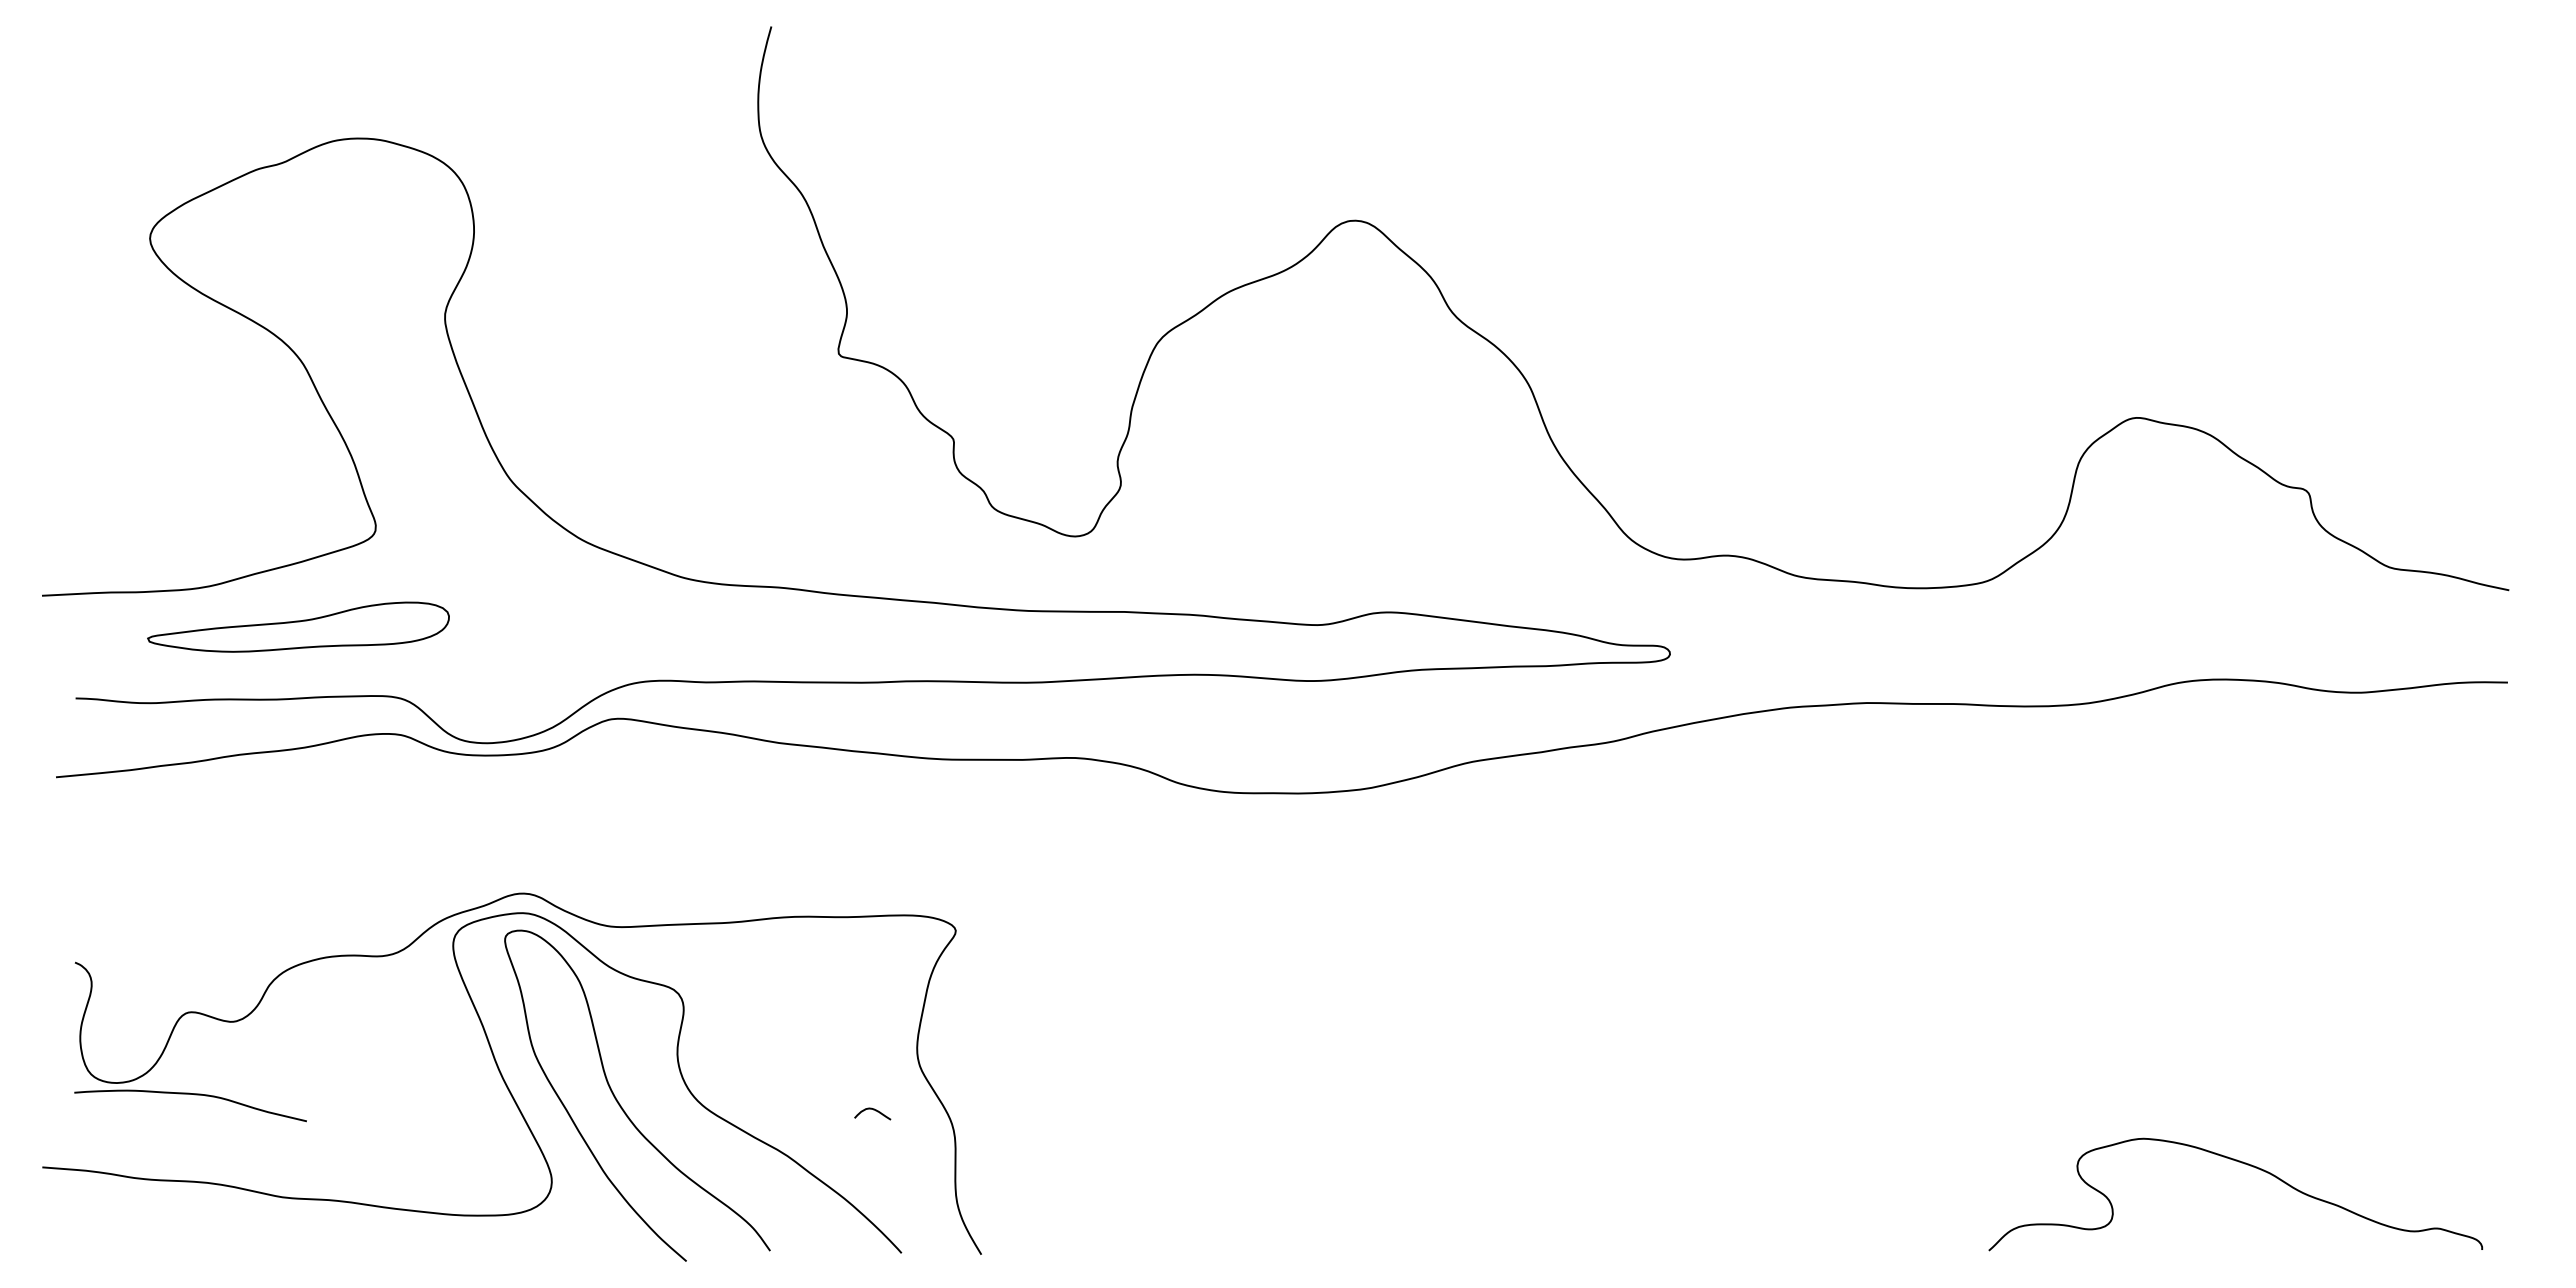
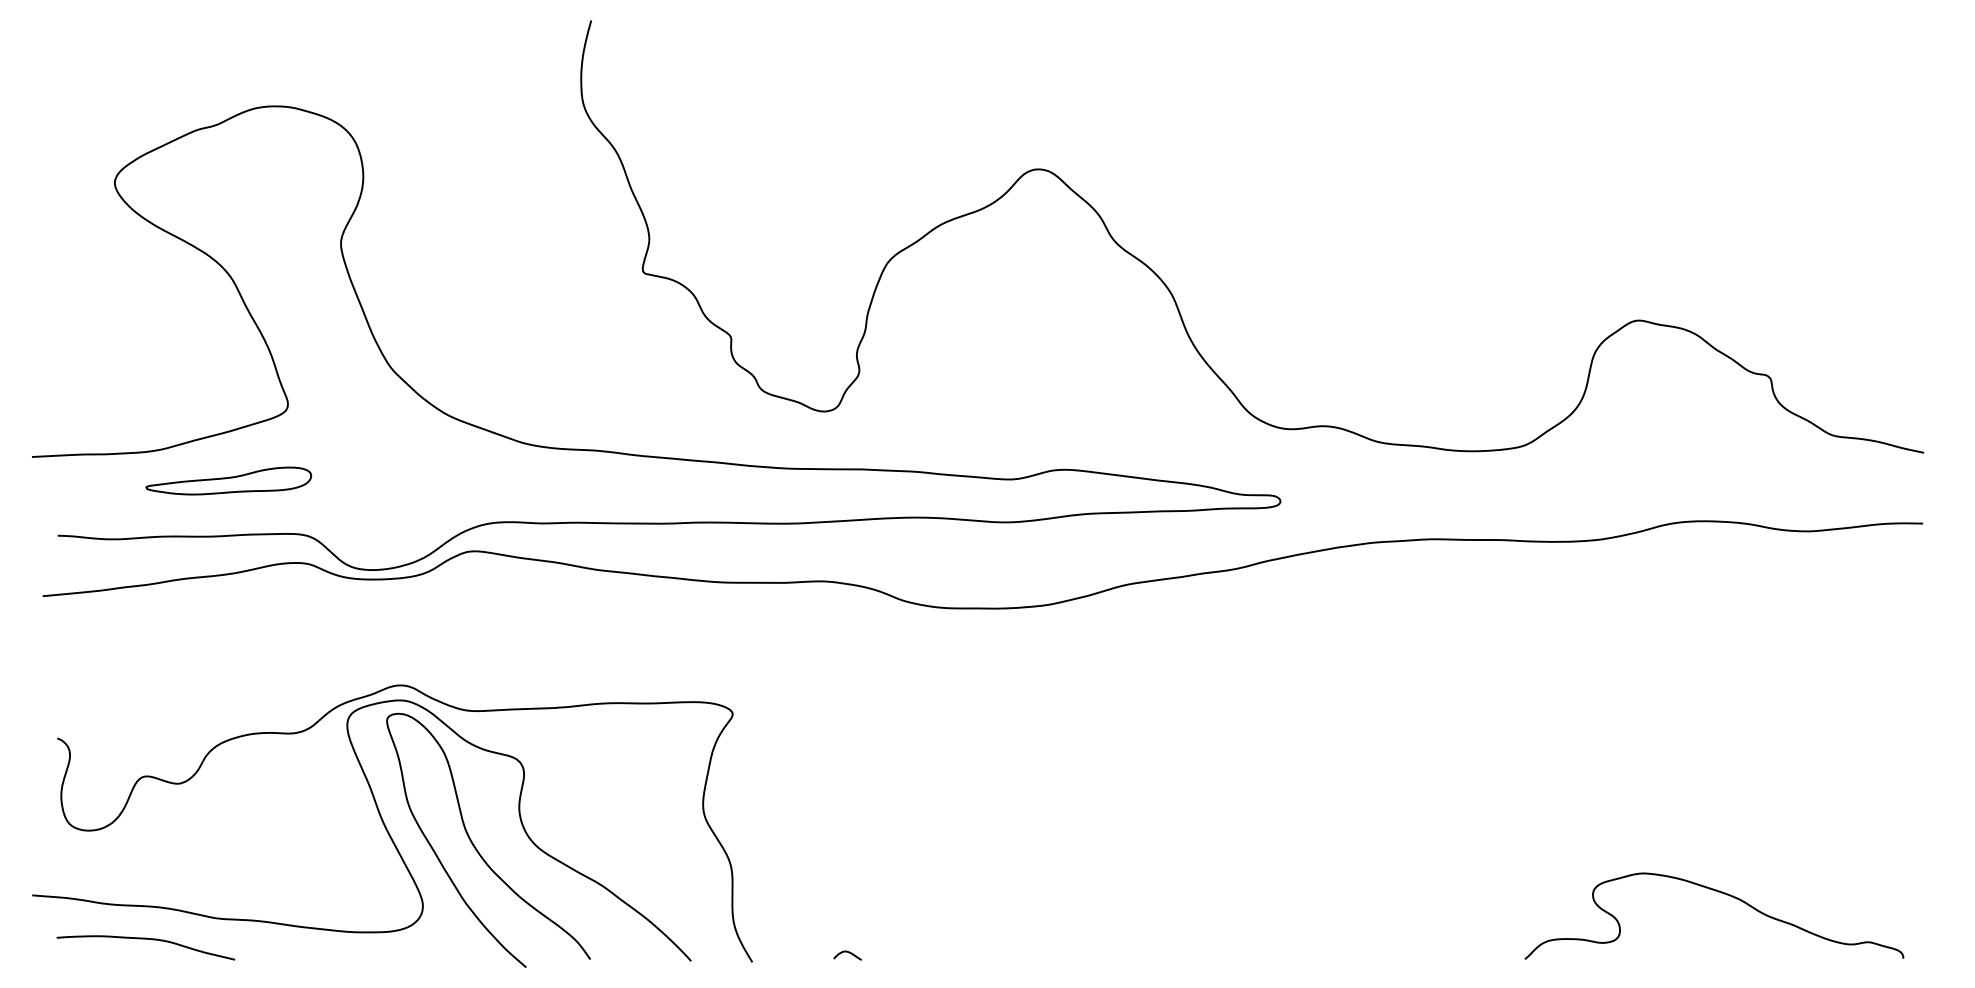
part: (298, 626) -> (228, 480), size x0.71
curve: (194, 1095) -> (148, 939), moved
curve: (873, 1110) -> (848, 952), moved

